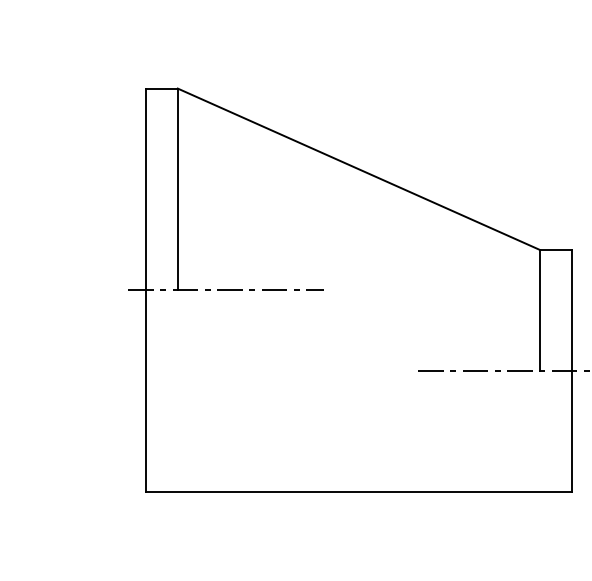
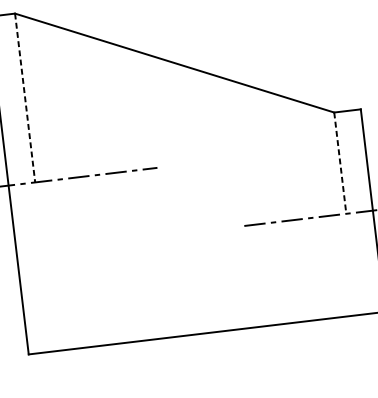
line: (177, 189) -> (24, 98), solid -> dashed
line: (540, 310) -> (340, 163), solid -> dashed

